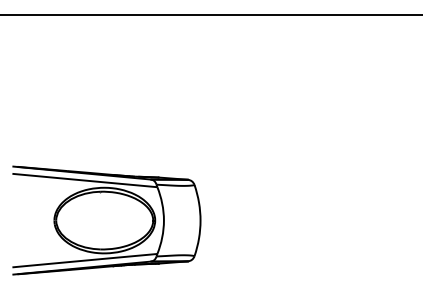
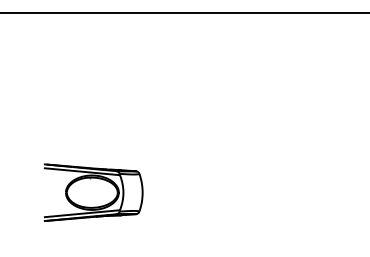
part: (106, 220) -> (93, 192), size x0.6

